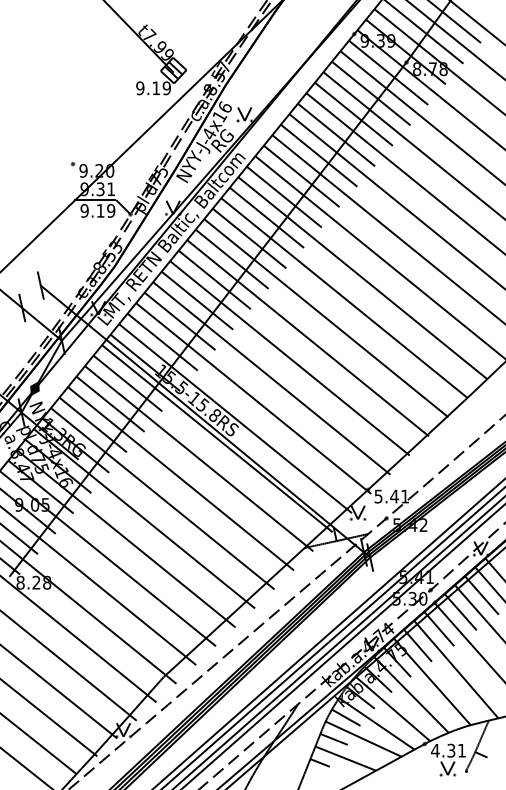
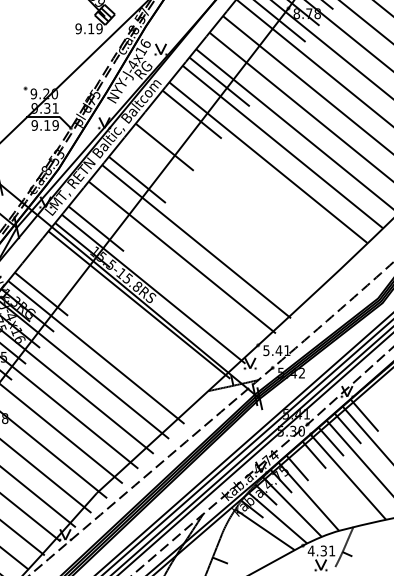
line: (370, 93) -> (260, 32), removed
line: (353, 113) -> (246, 48), removed
line: (336, 134) -> (233, 65), removed
line: (301, 176) -> (205, 98), removed
line: (266, 217) -> (178, 130), removed
line: (231, 258) -> (150, 162), removed
line: (362, 278) -> (253, 178), removed
line: (344, 298) -> (239, 194), removed
line: (197, 300) -> (123, 196), removed
line: (326, 318) -> (225, 210), removed
line: (179, 321) -> (109, 212), removed
line: (308, 338) -> (211, 226), removed
line: (127, 383) -> (68, 261), removed
line: (253, 398) -> (167, 273), removed
line: (110, 403) -> (55, 277), removed
line: (199, 458) -> (125, 320), removed
line: (181, 478) -> (111, 336), removed
line: (456, 669) -> (327, 486), removed
line: (345, 717) -> (240, 524), removed
line: (333, 738) -> (230, 541), removed
line: (363, 738) -> (254, 541), removed
line: (345, 758) -> (240, 557), removed

